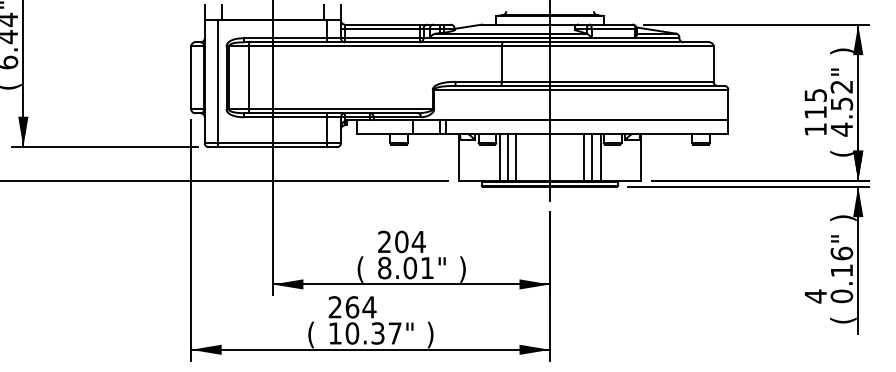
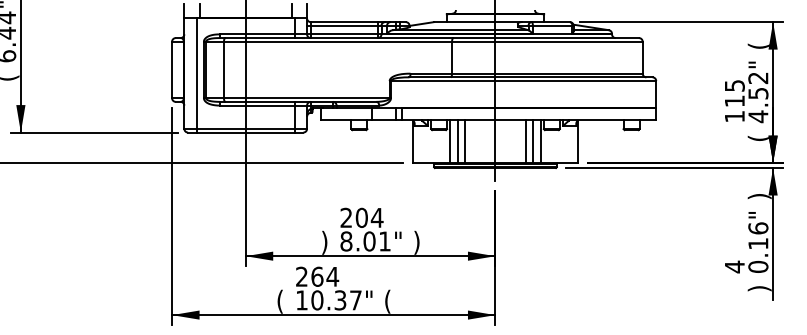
text: (841, 51) -> (758, 46), ) -> (
text: (360, 269) -> (324, 242), ( -> )
text: (843, 320) -> (759, 288), ( -> )
text: (430, 334) -> (387, 301), ) -> (

